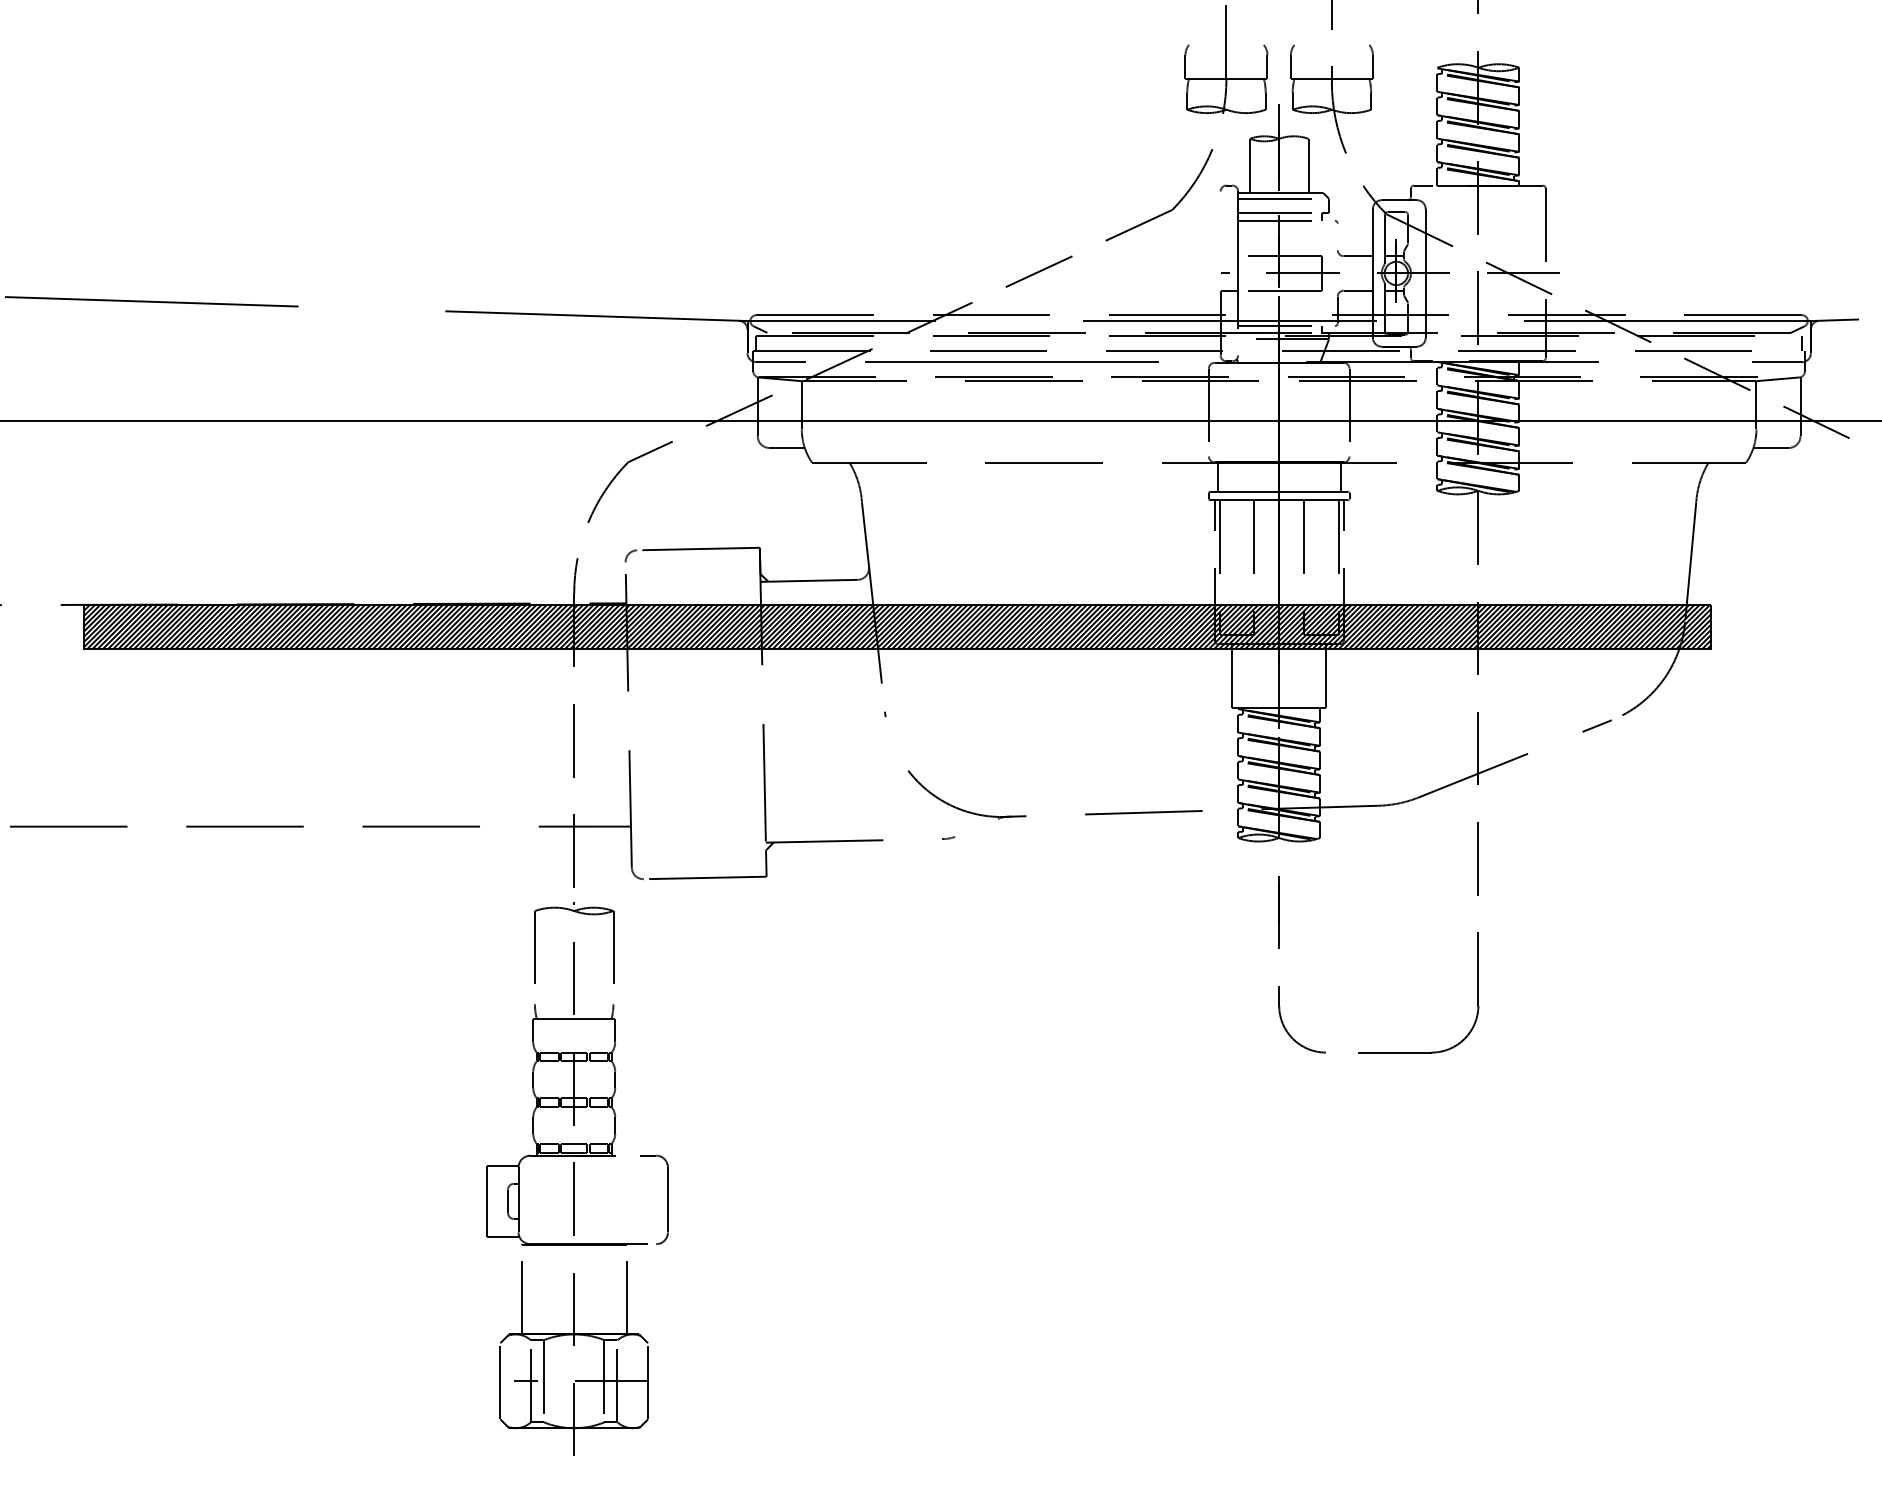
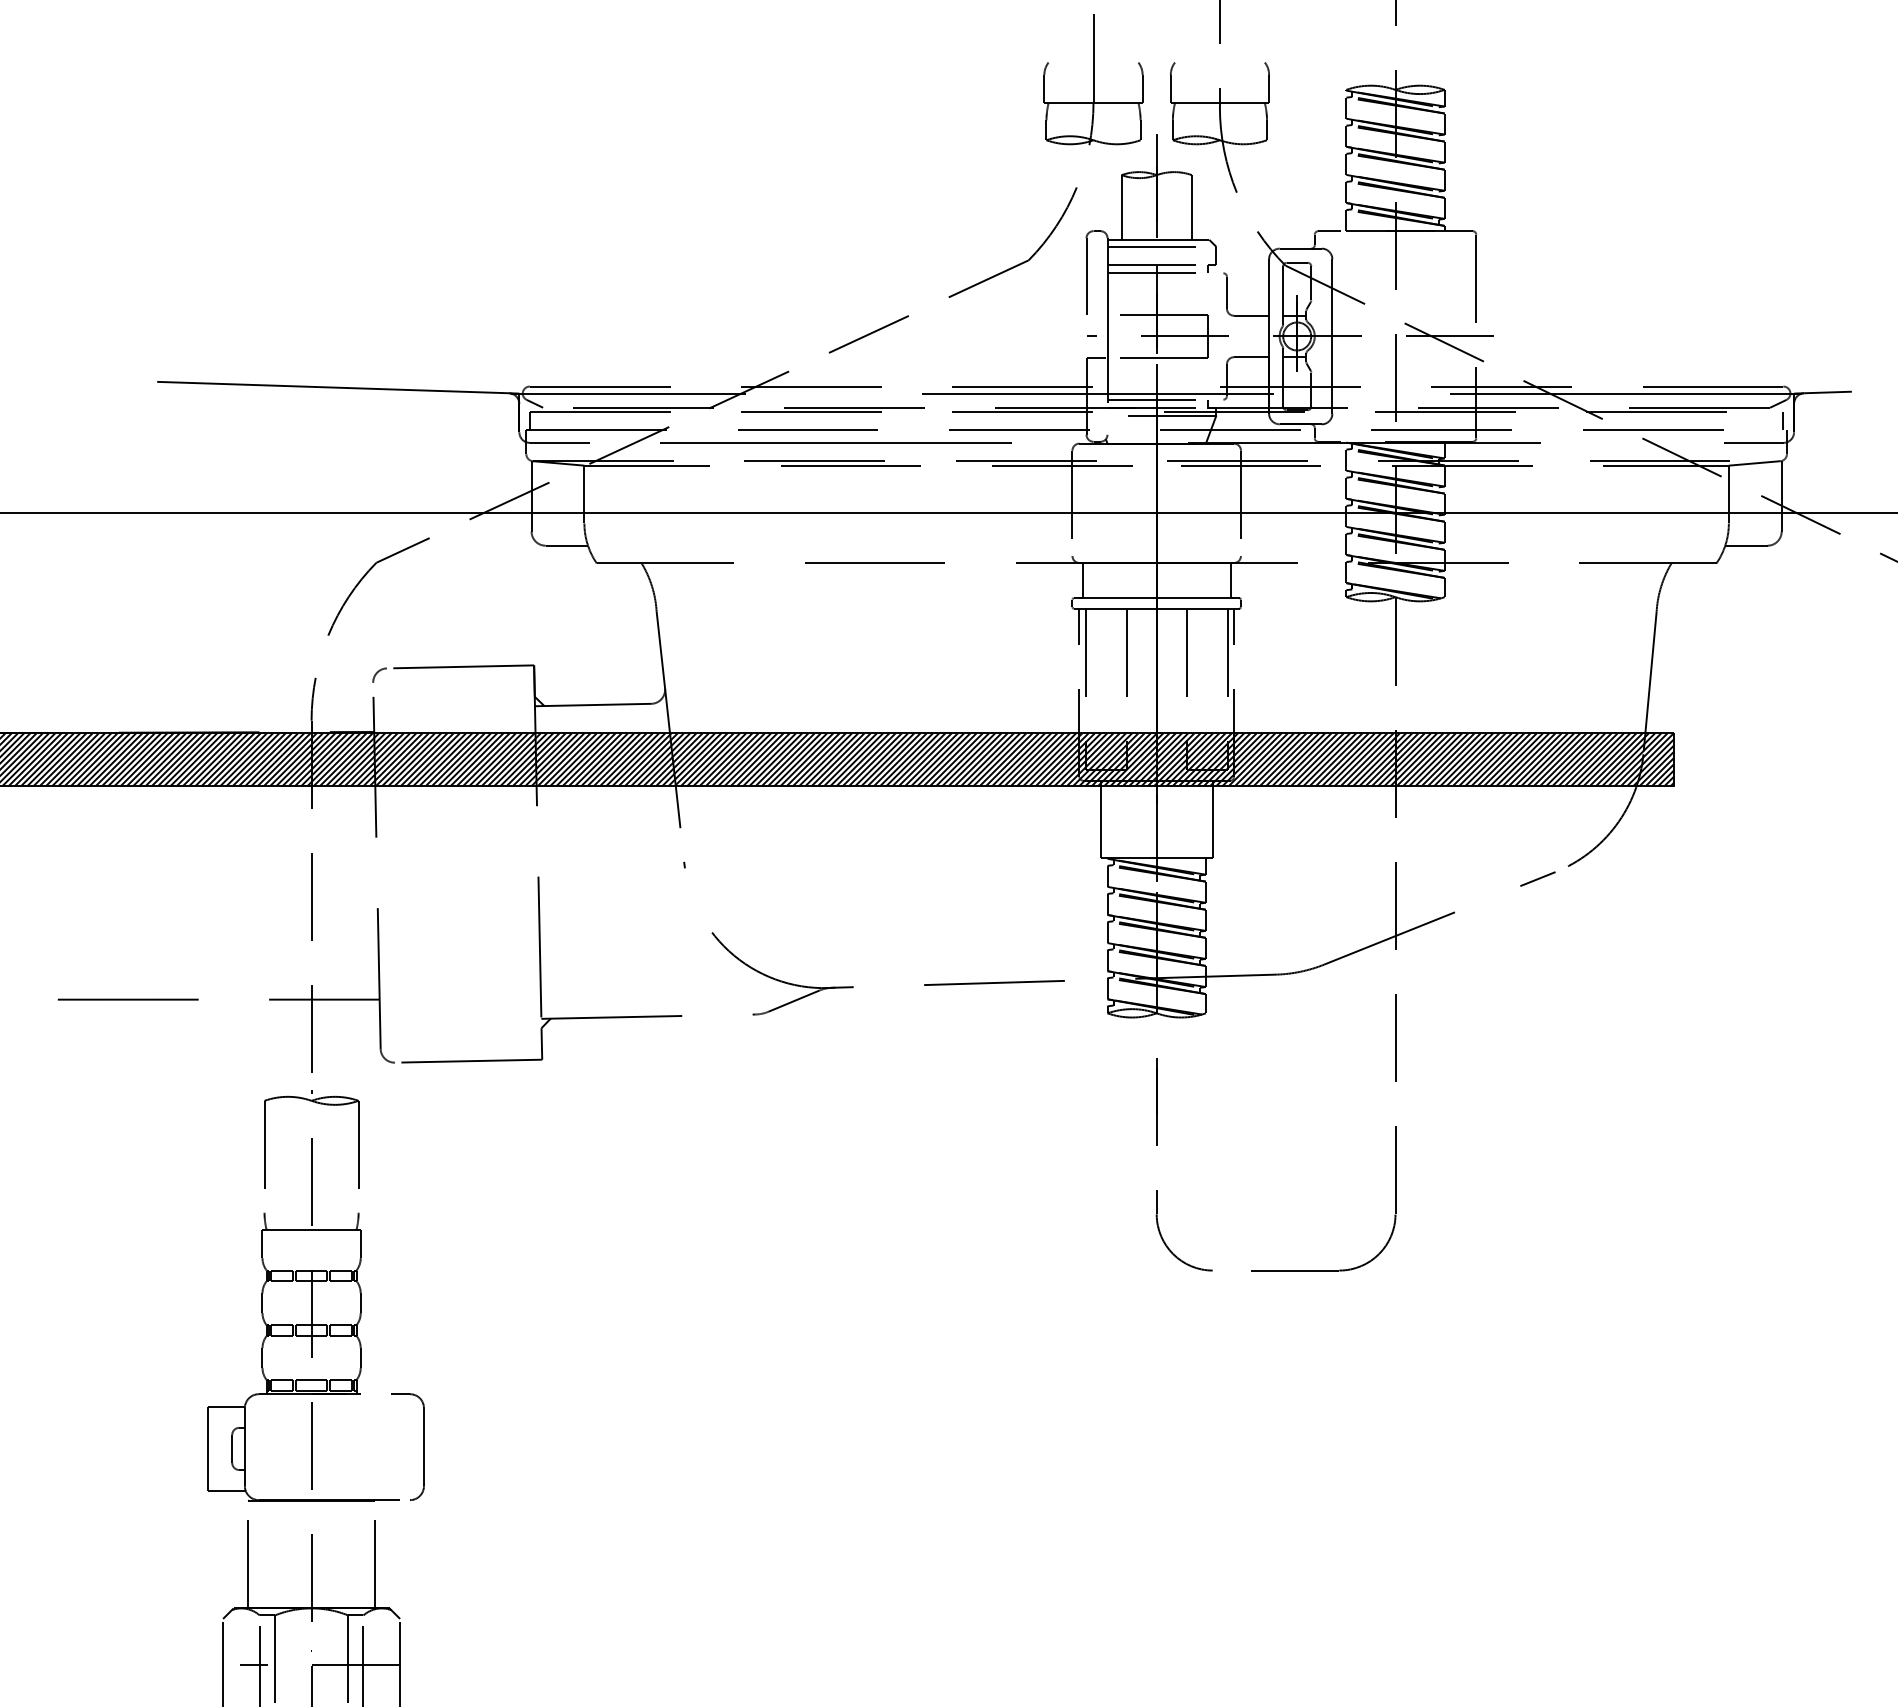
line: (1220, 223) -> (1086, 276), added
line: (1337, 236) -> (1226, 292), added
line: (976, 827) -> (793, 1000), added

